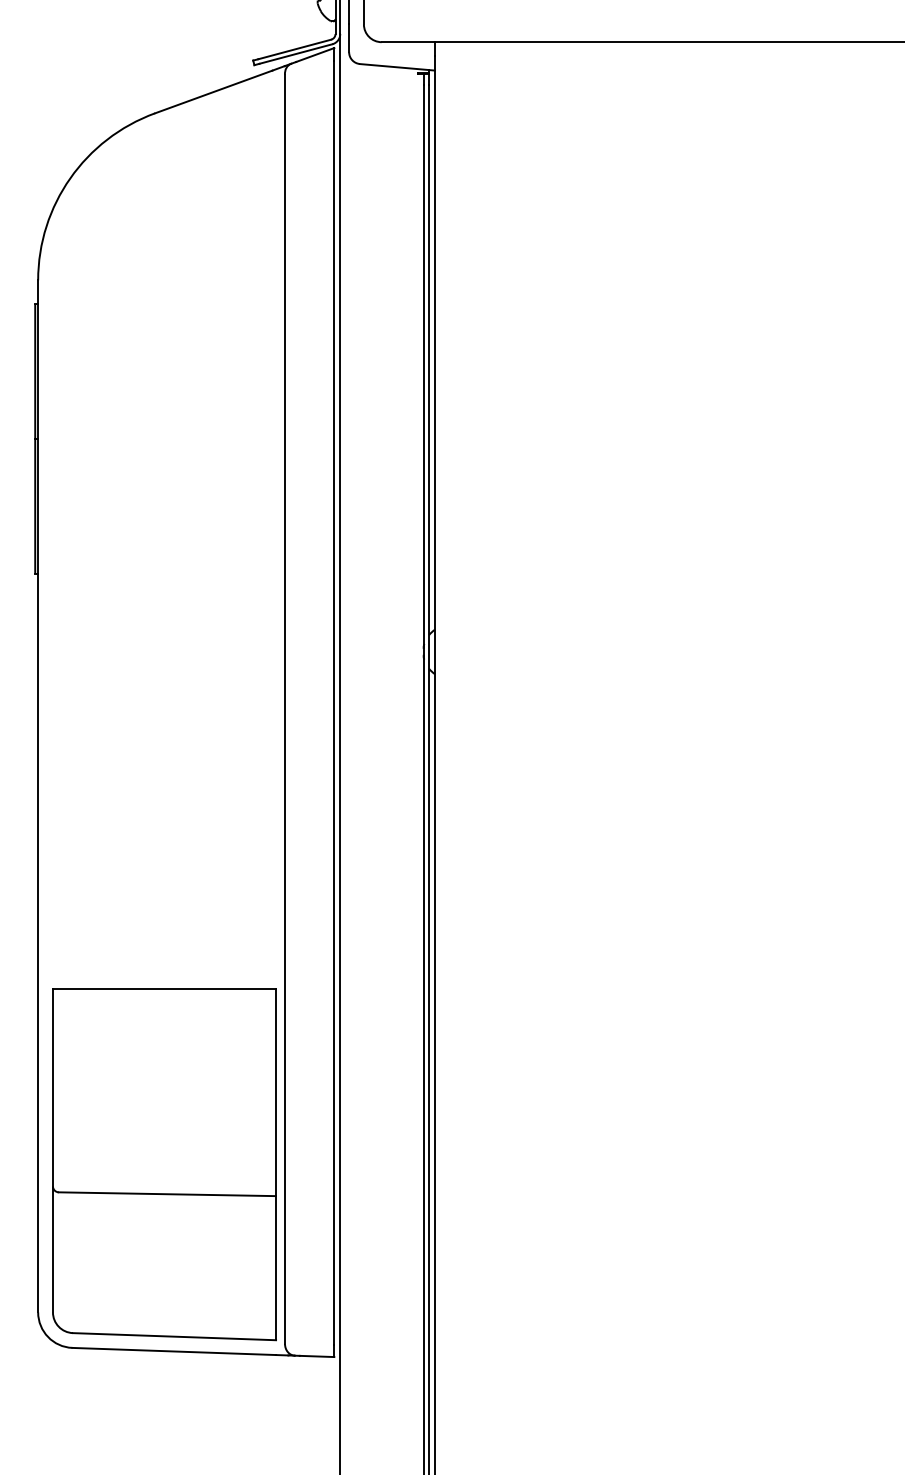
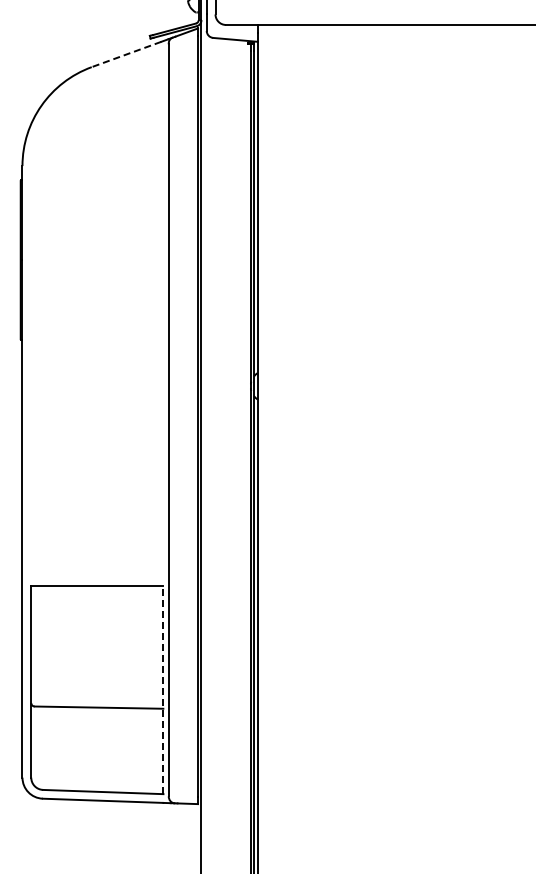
line: (213, 91) -> (126, 54), solid -> dashed
line: (276, 1165) -> (163, 690), solid -> dashed

